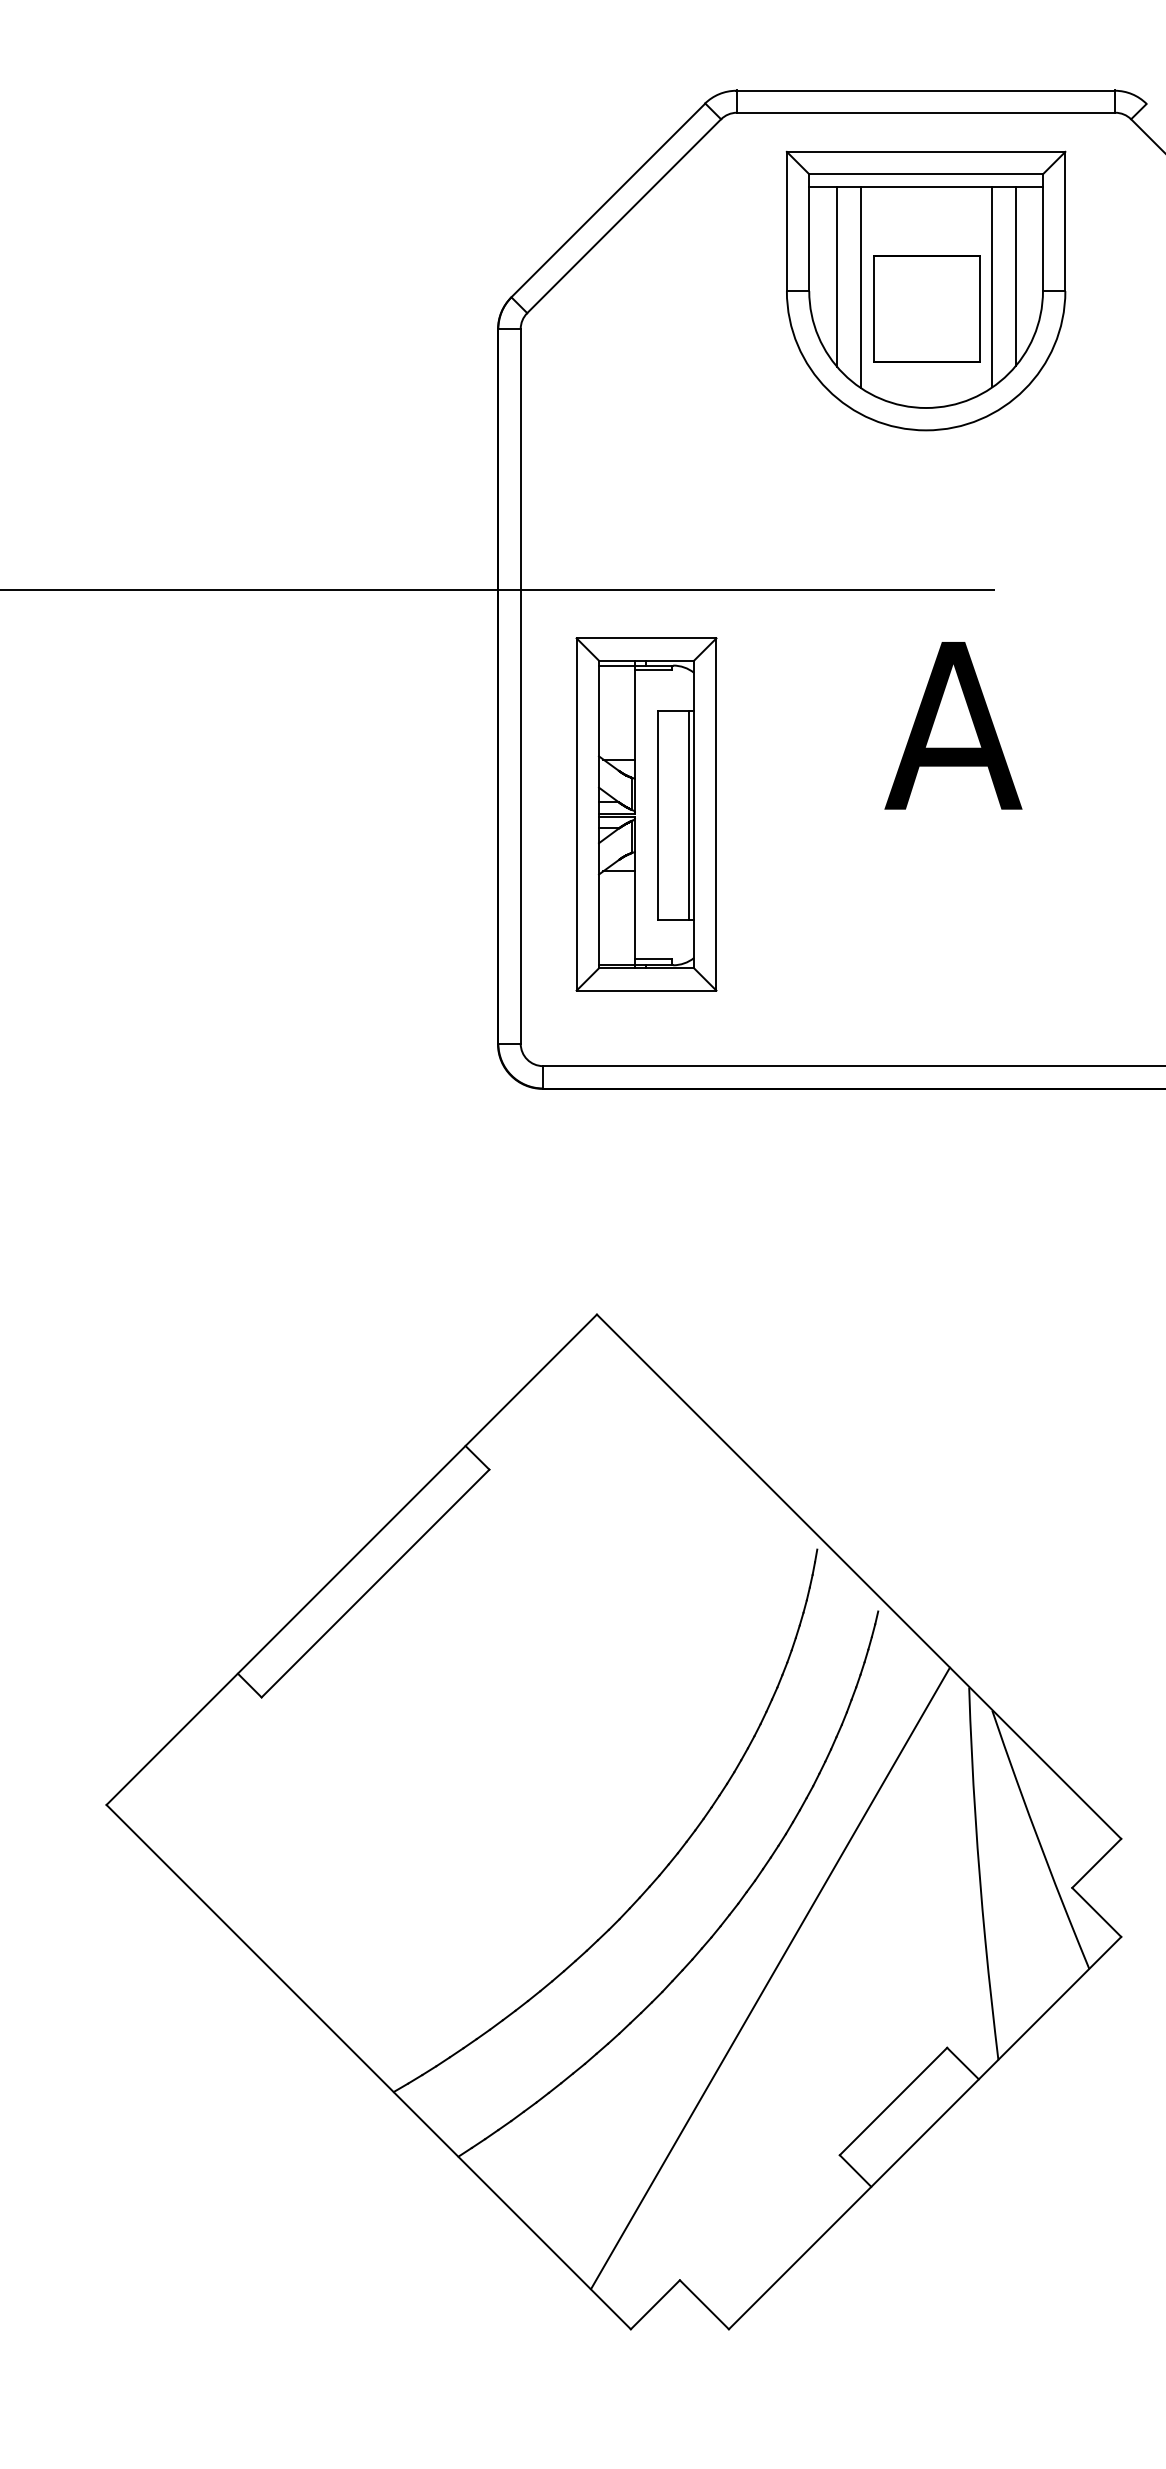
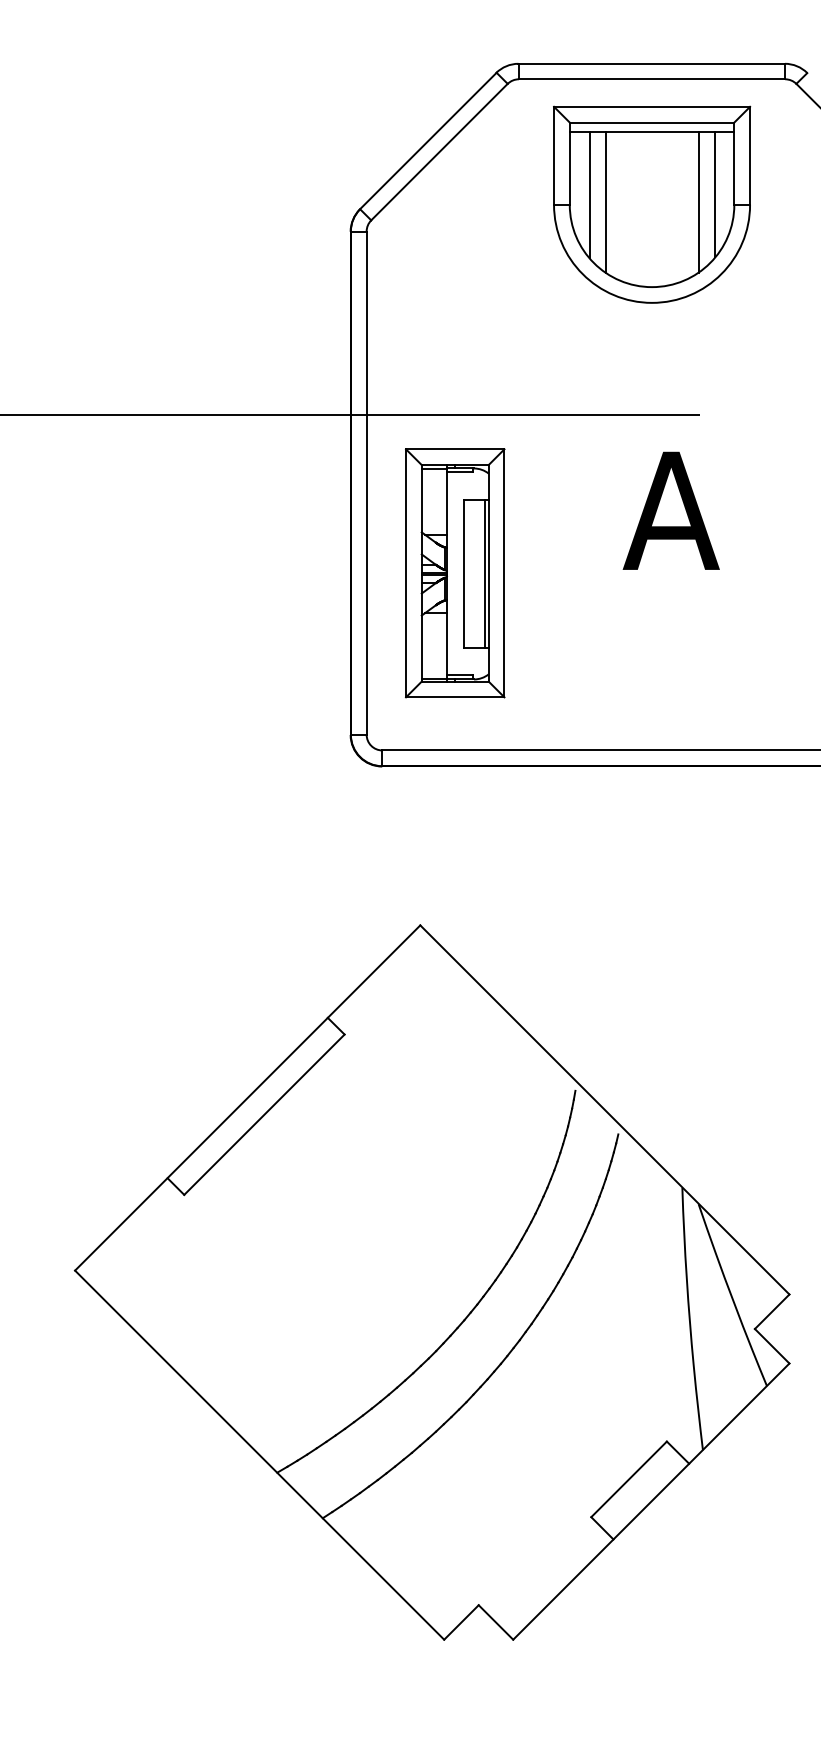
part: (926, 308) -> (652, 217), removed
line: (770, 1978) -> (542, 1392), removed

